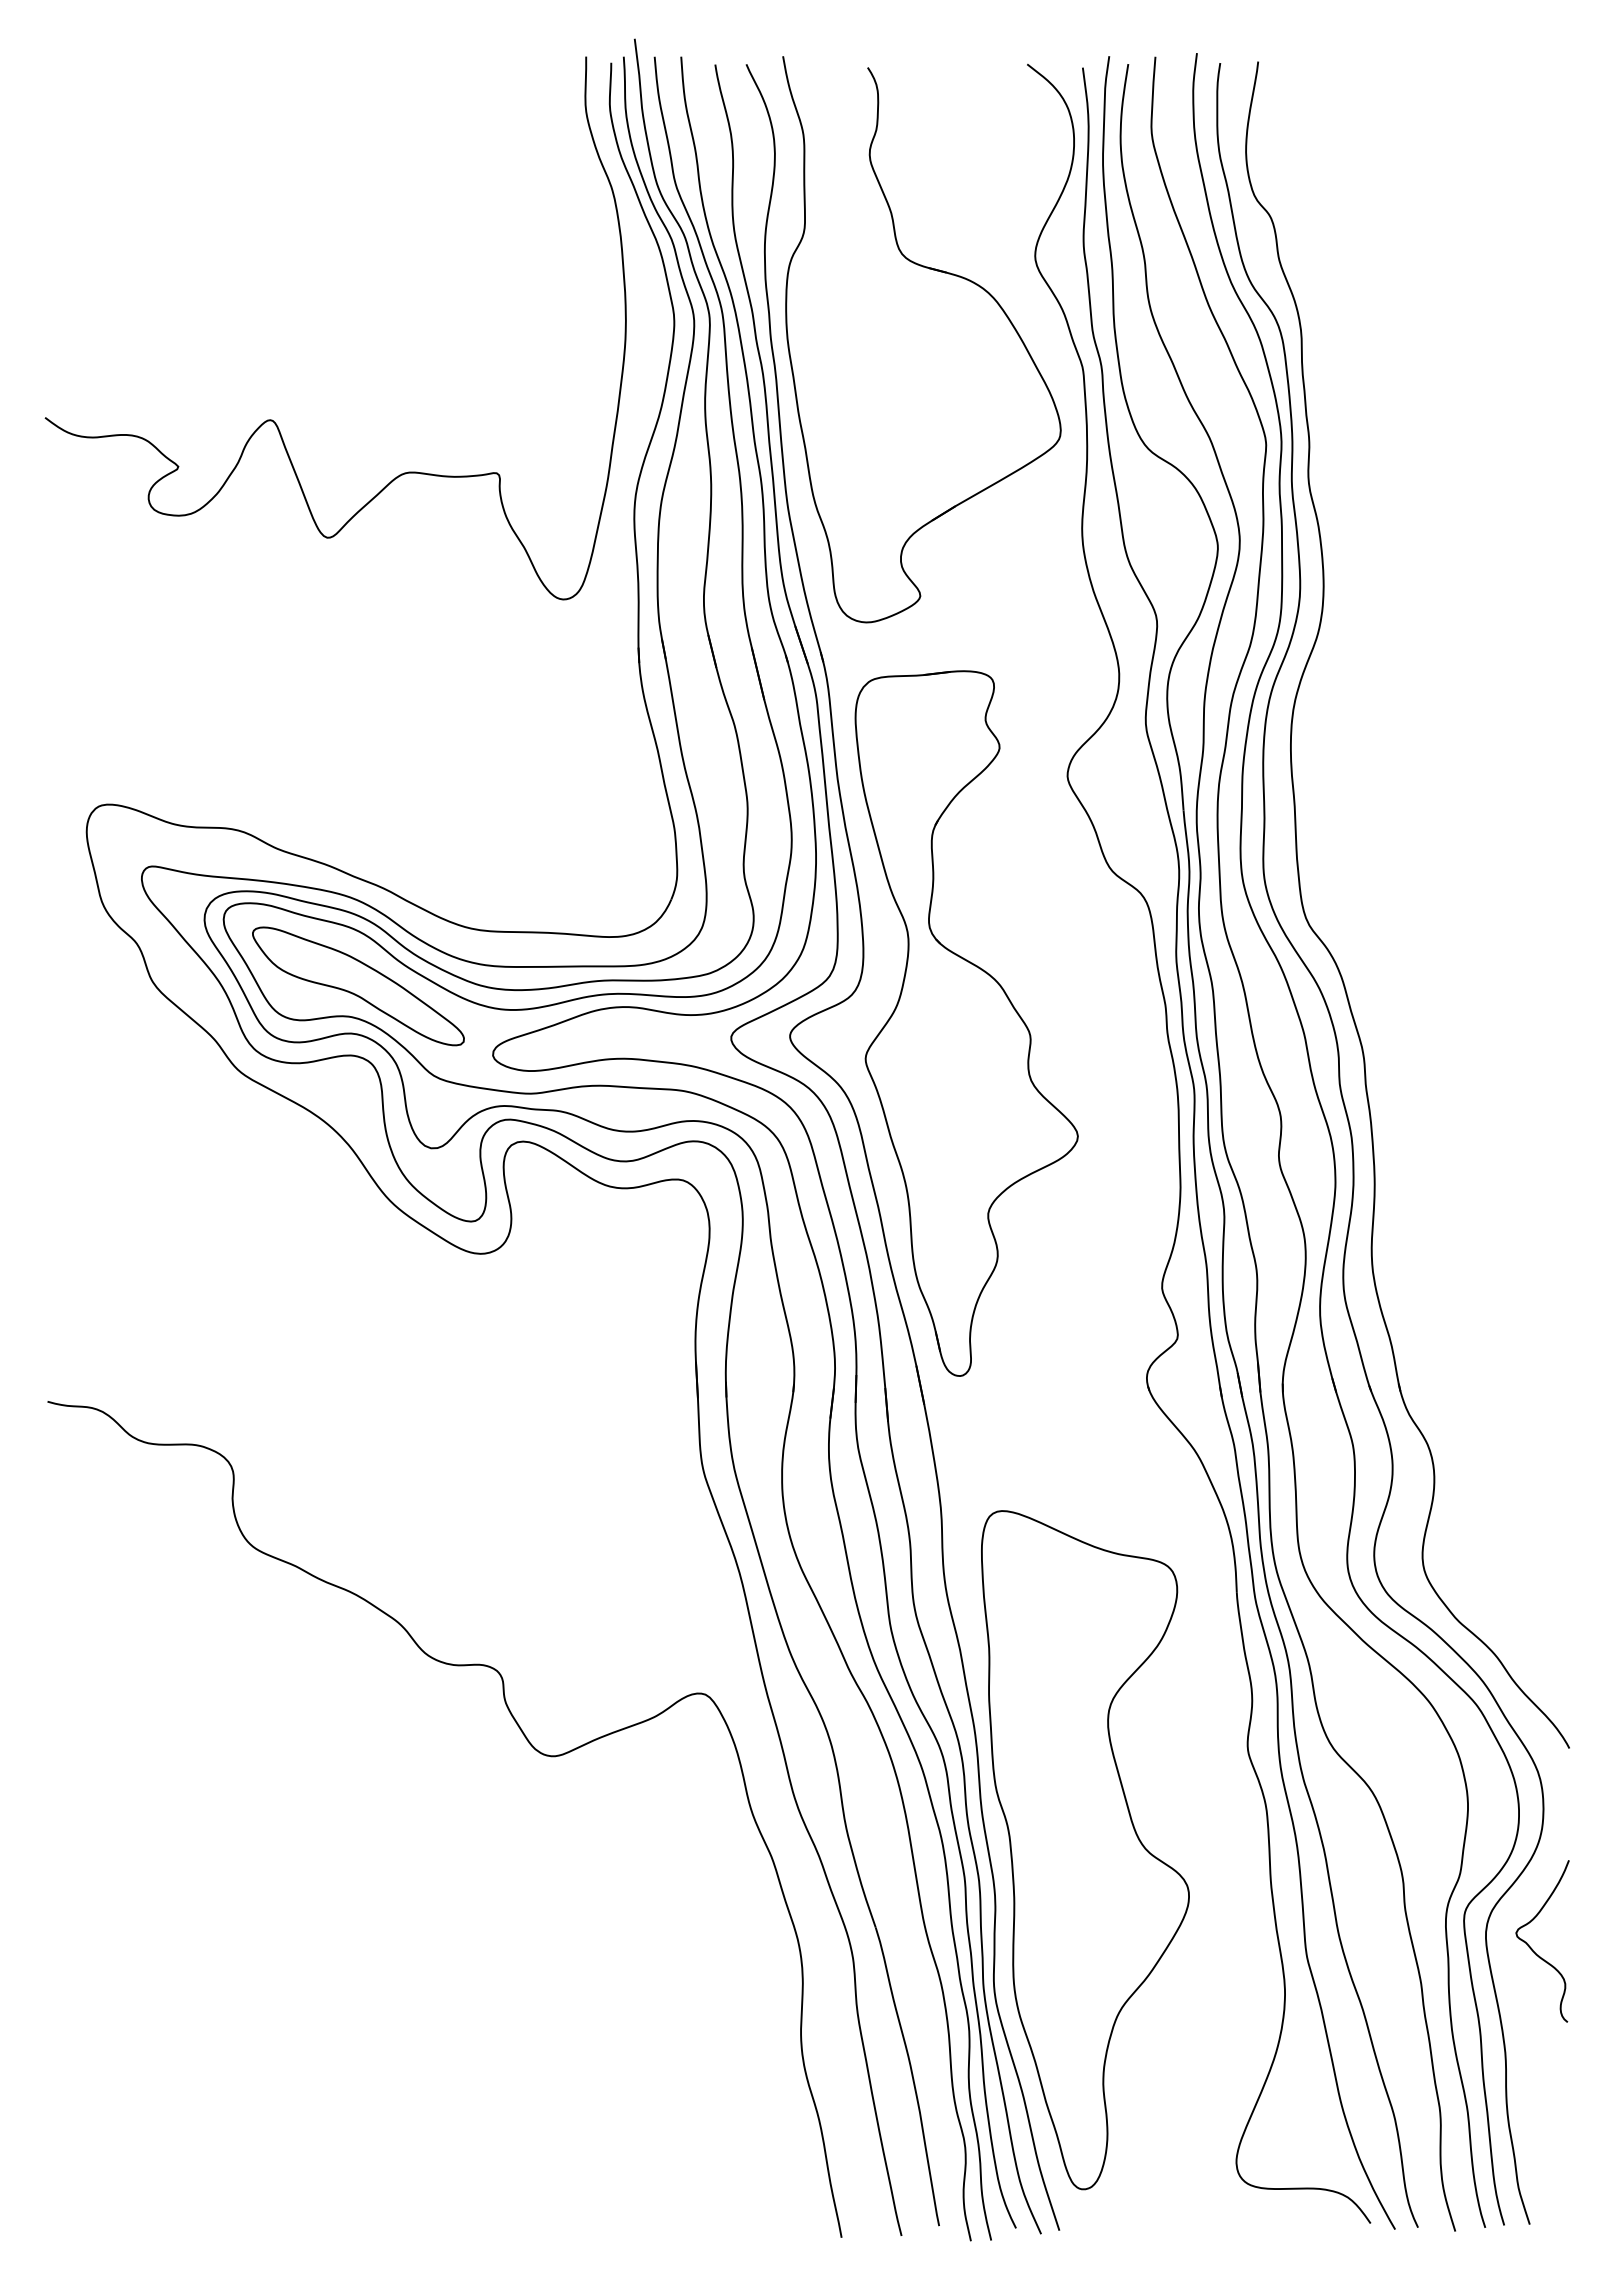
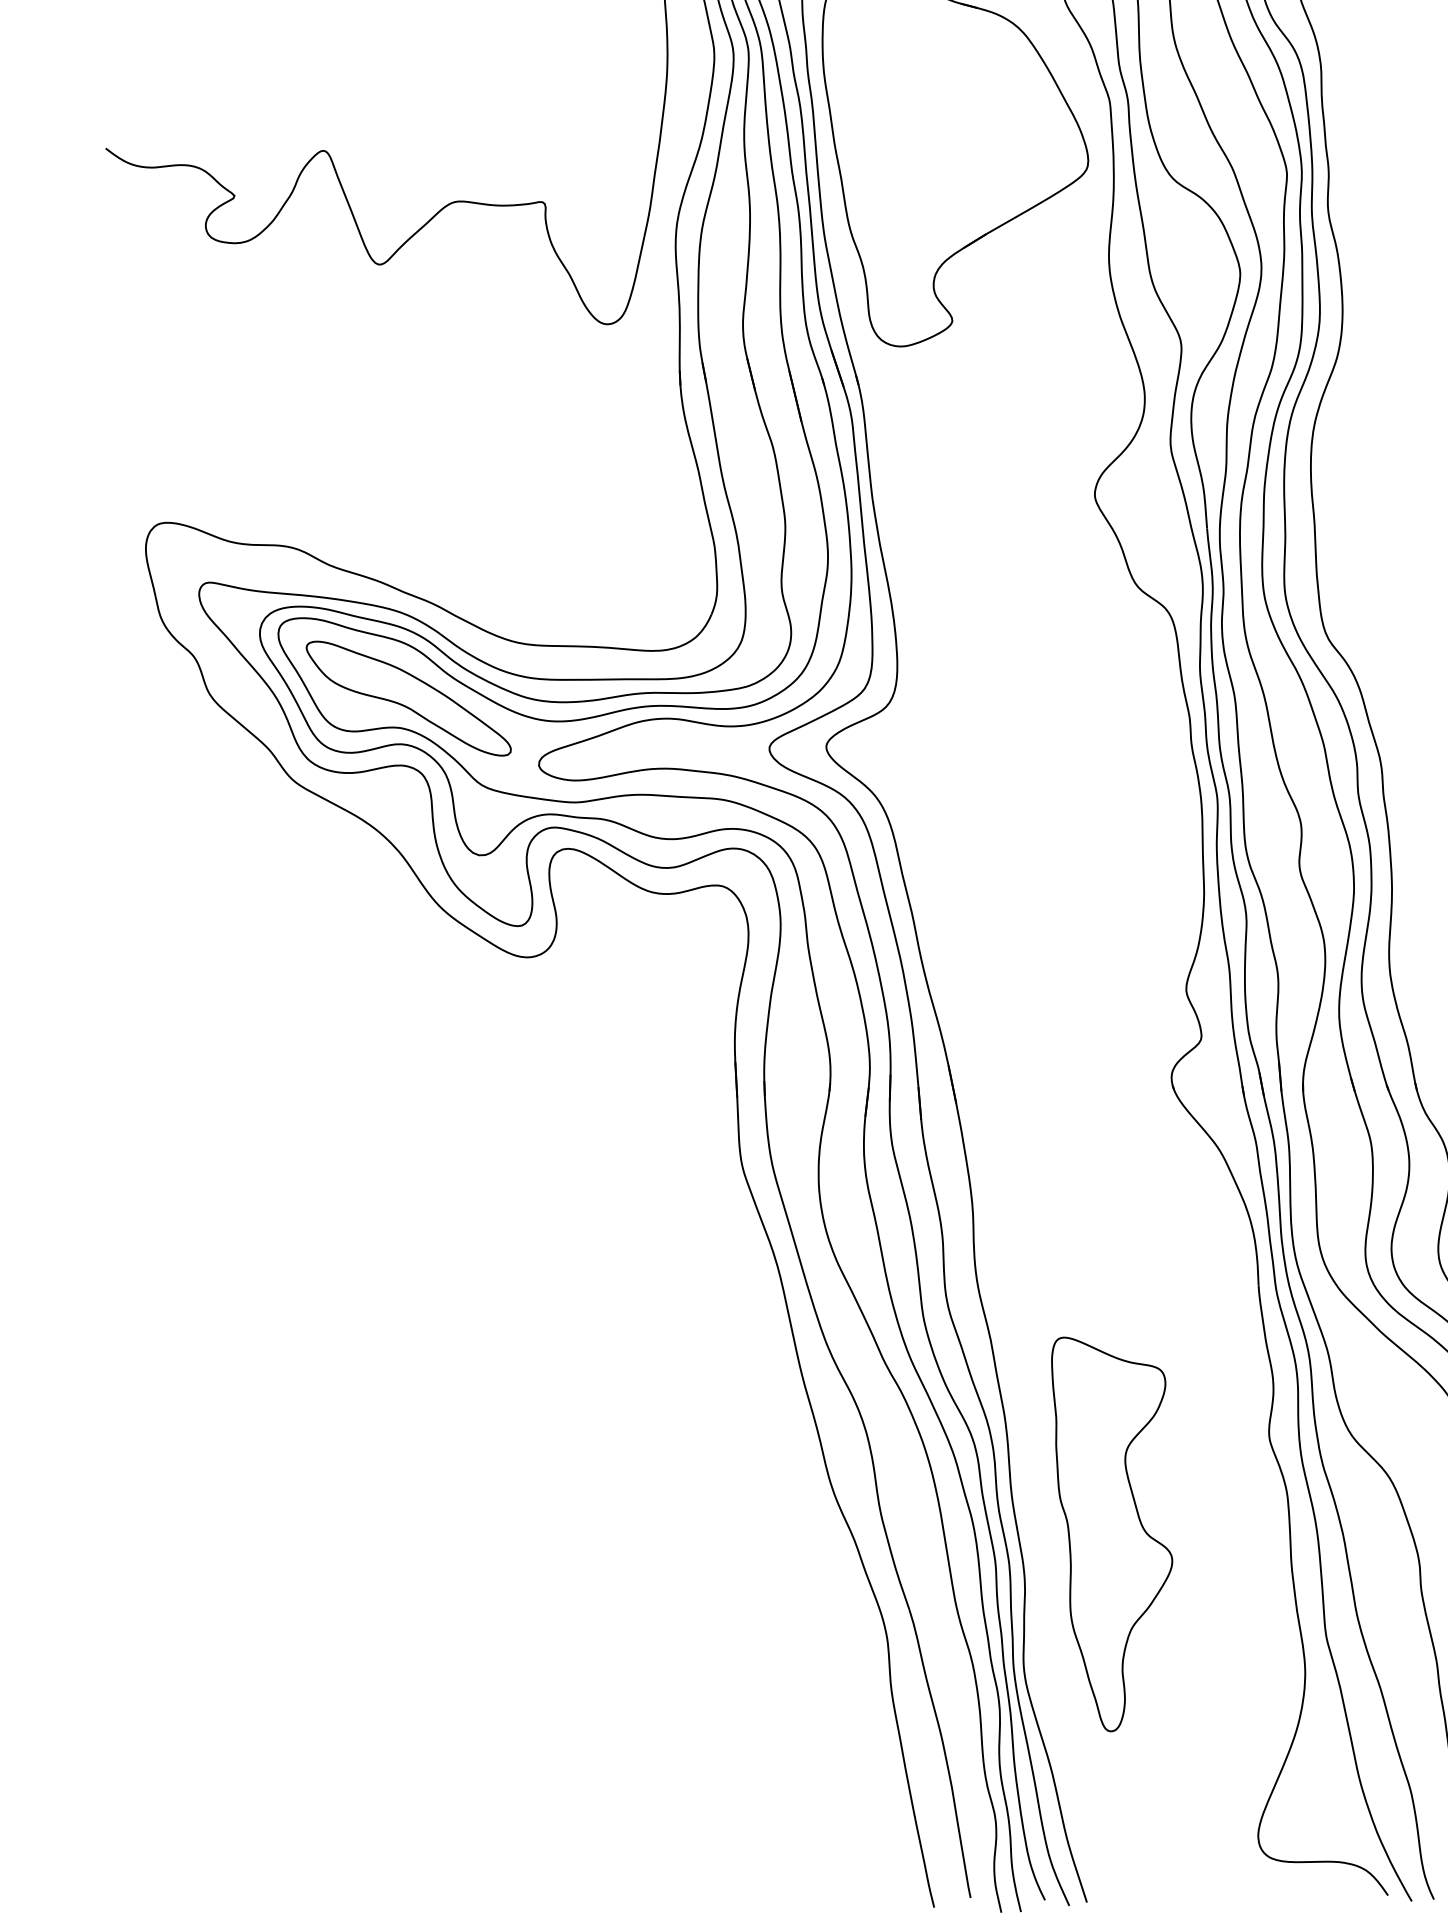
part: (966, 1023) -> (997, 734), removed
curve: (529, 1744) -> (574, 1432), removed
part: (1085, 1850) -> (1112, 1534), size x0.6

